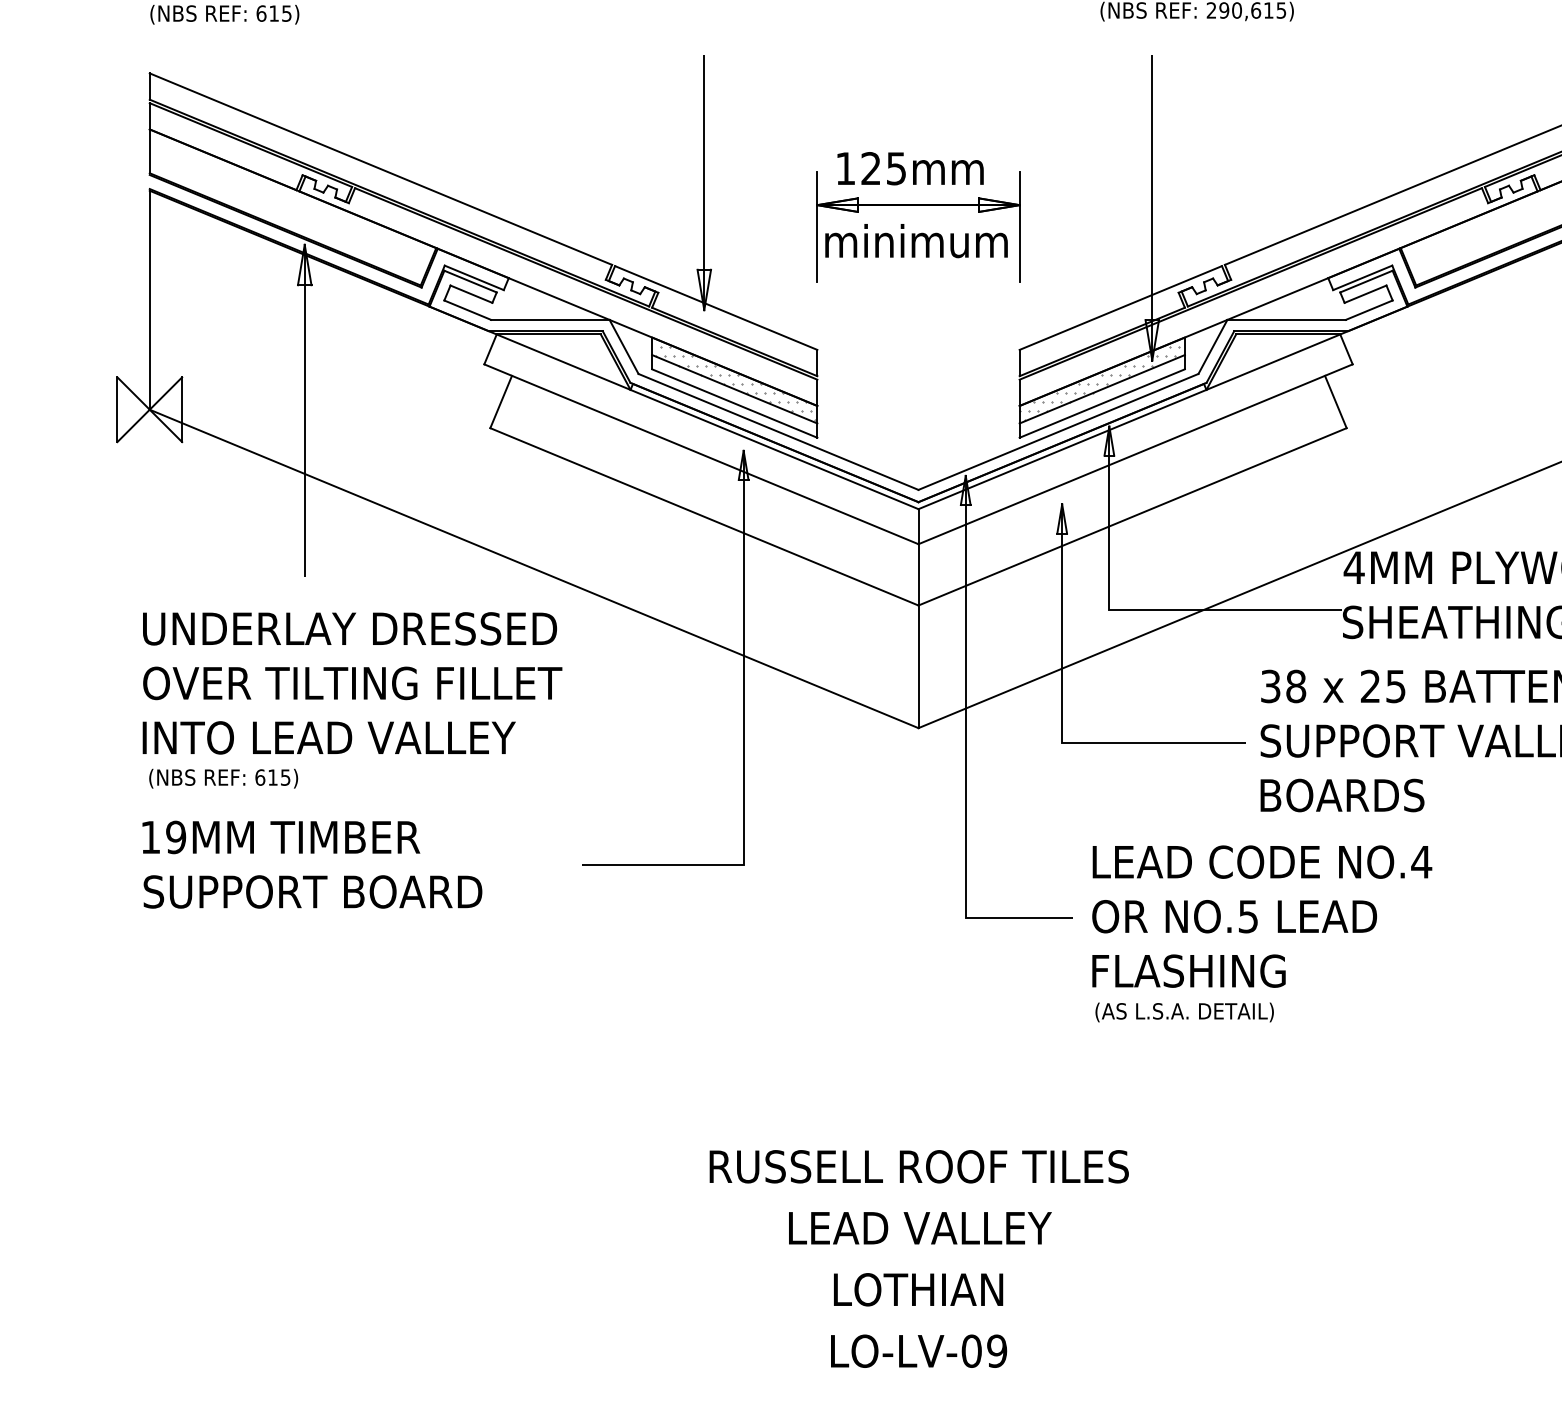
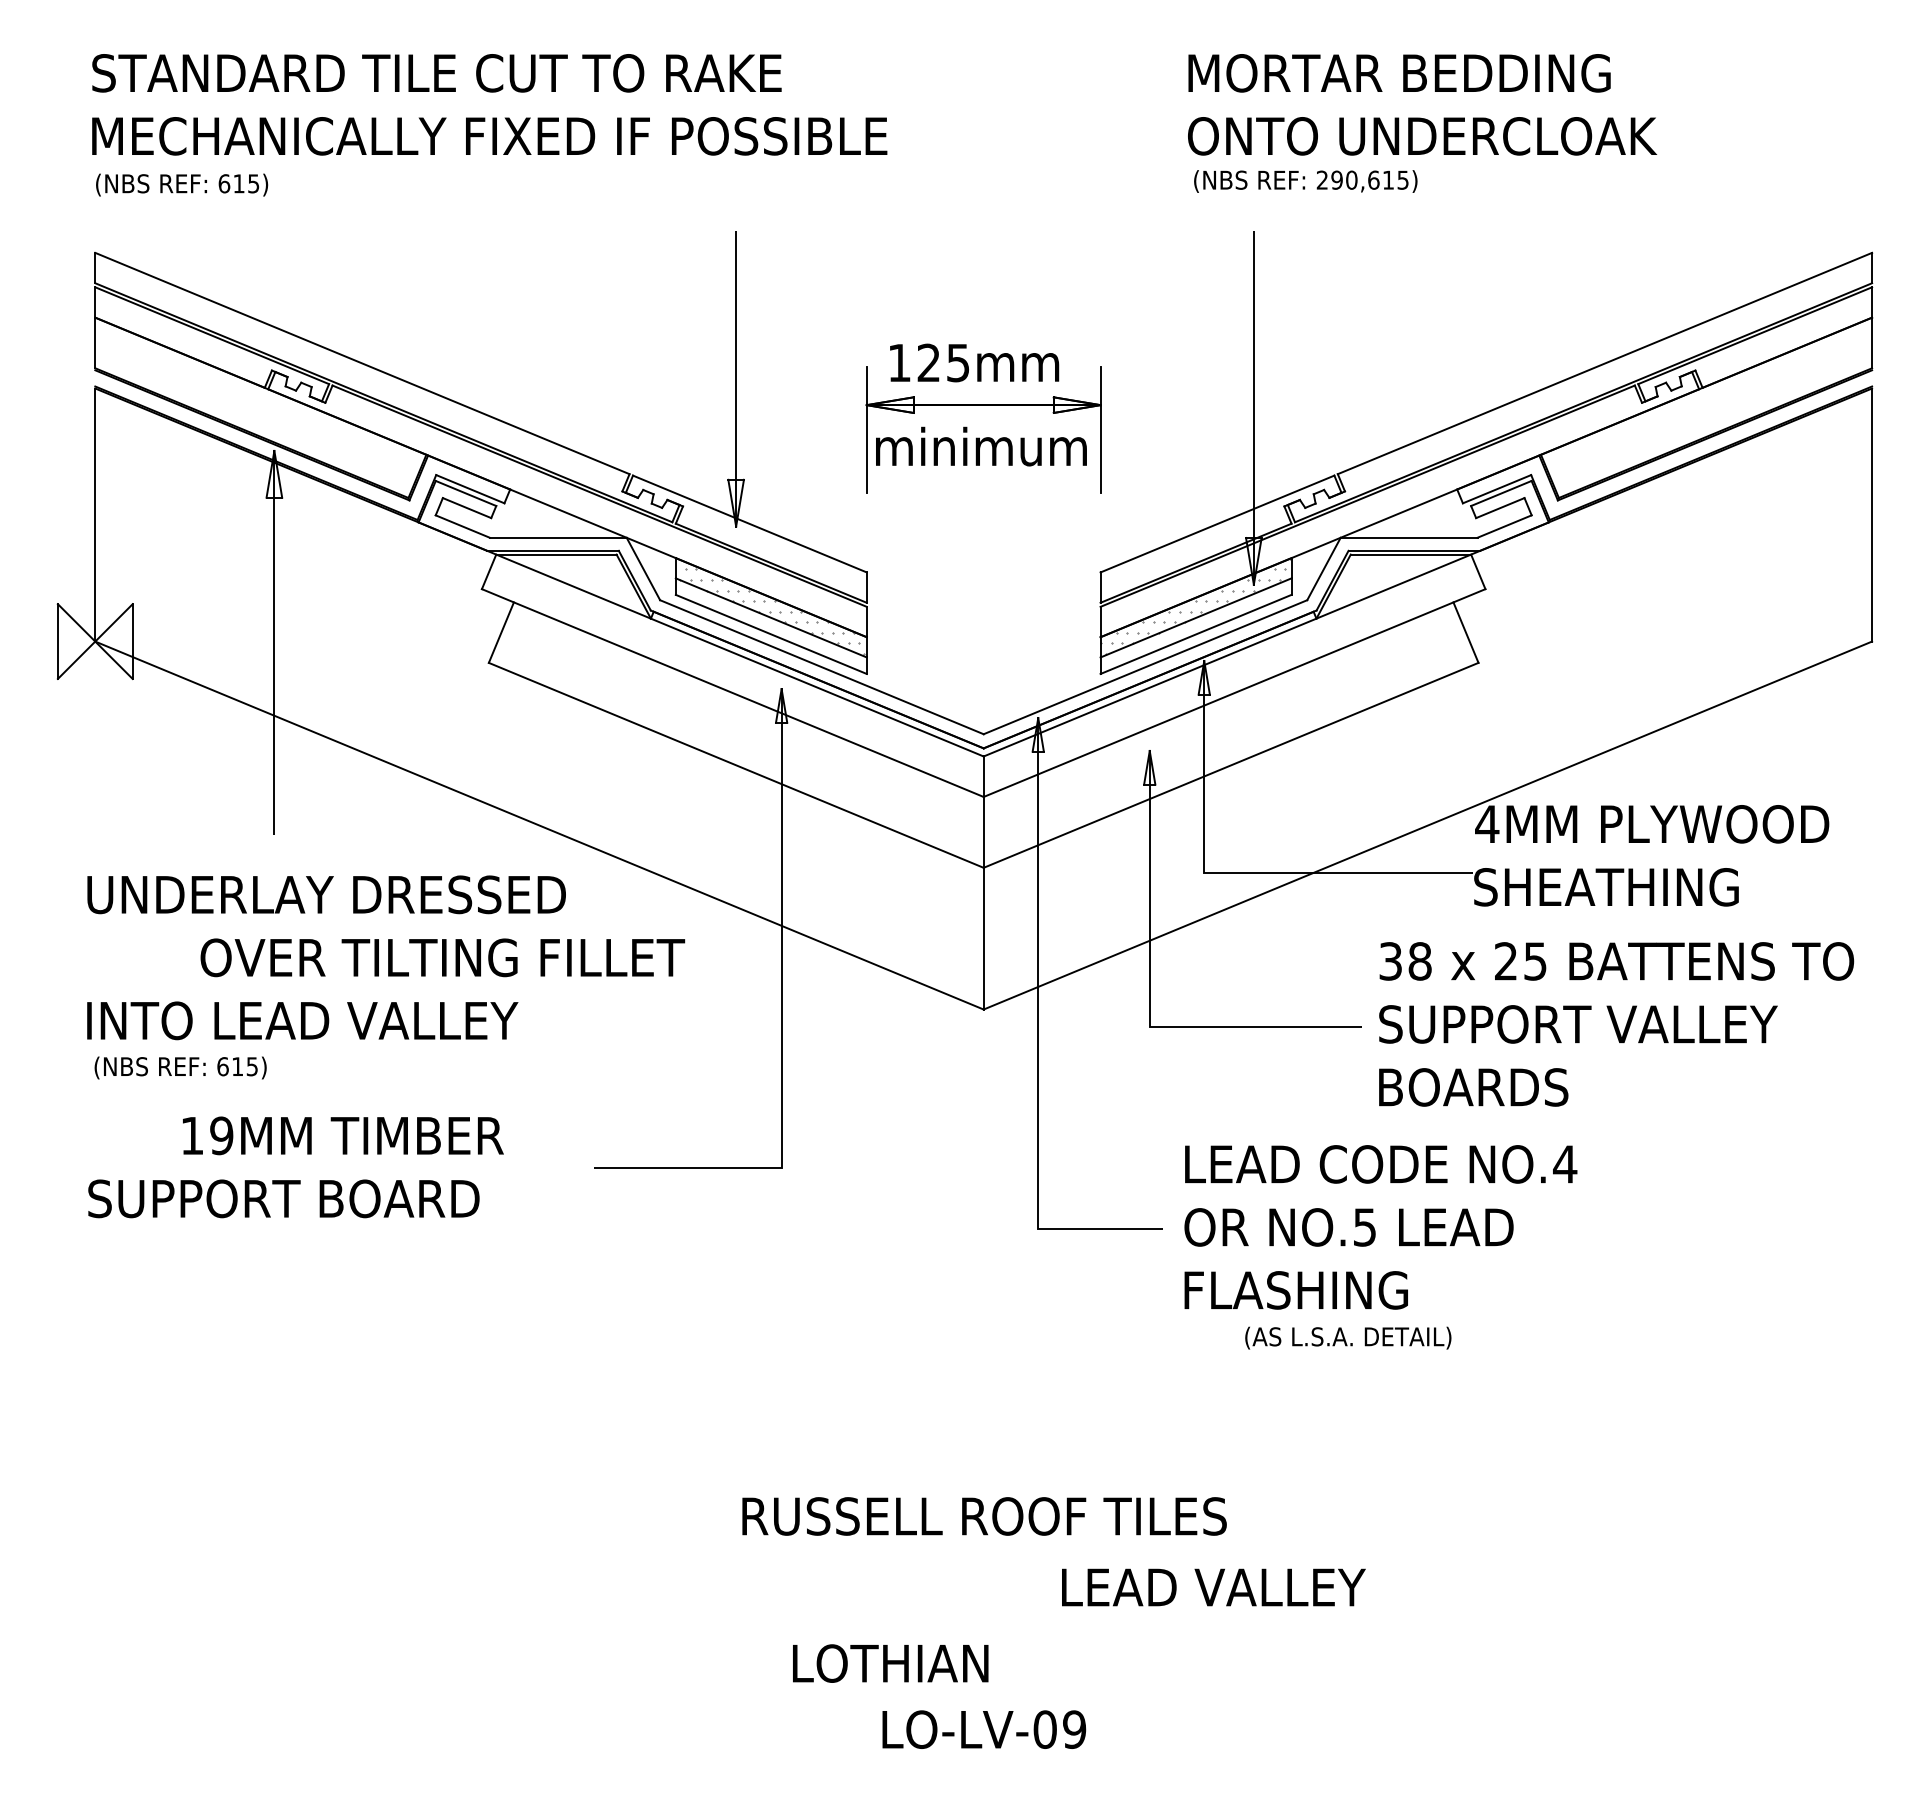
text: (352, 683) -> (442, 957), moved
text: (281, 837) -> (343, 1135), moved
text: (1184, 1011) -> (1348, 1337), moved
text: (920, 1228) -> (1213, 1587), moved
text: (918, 1289) -> (890, 1663), moved

